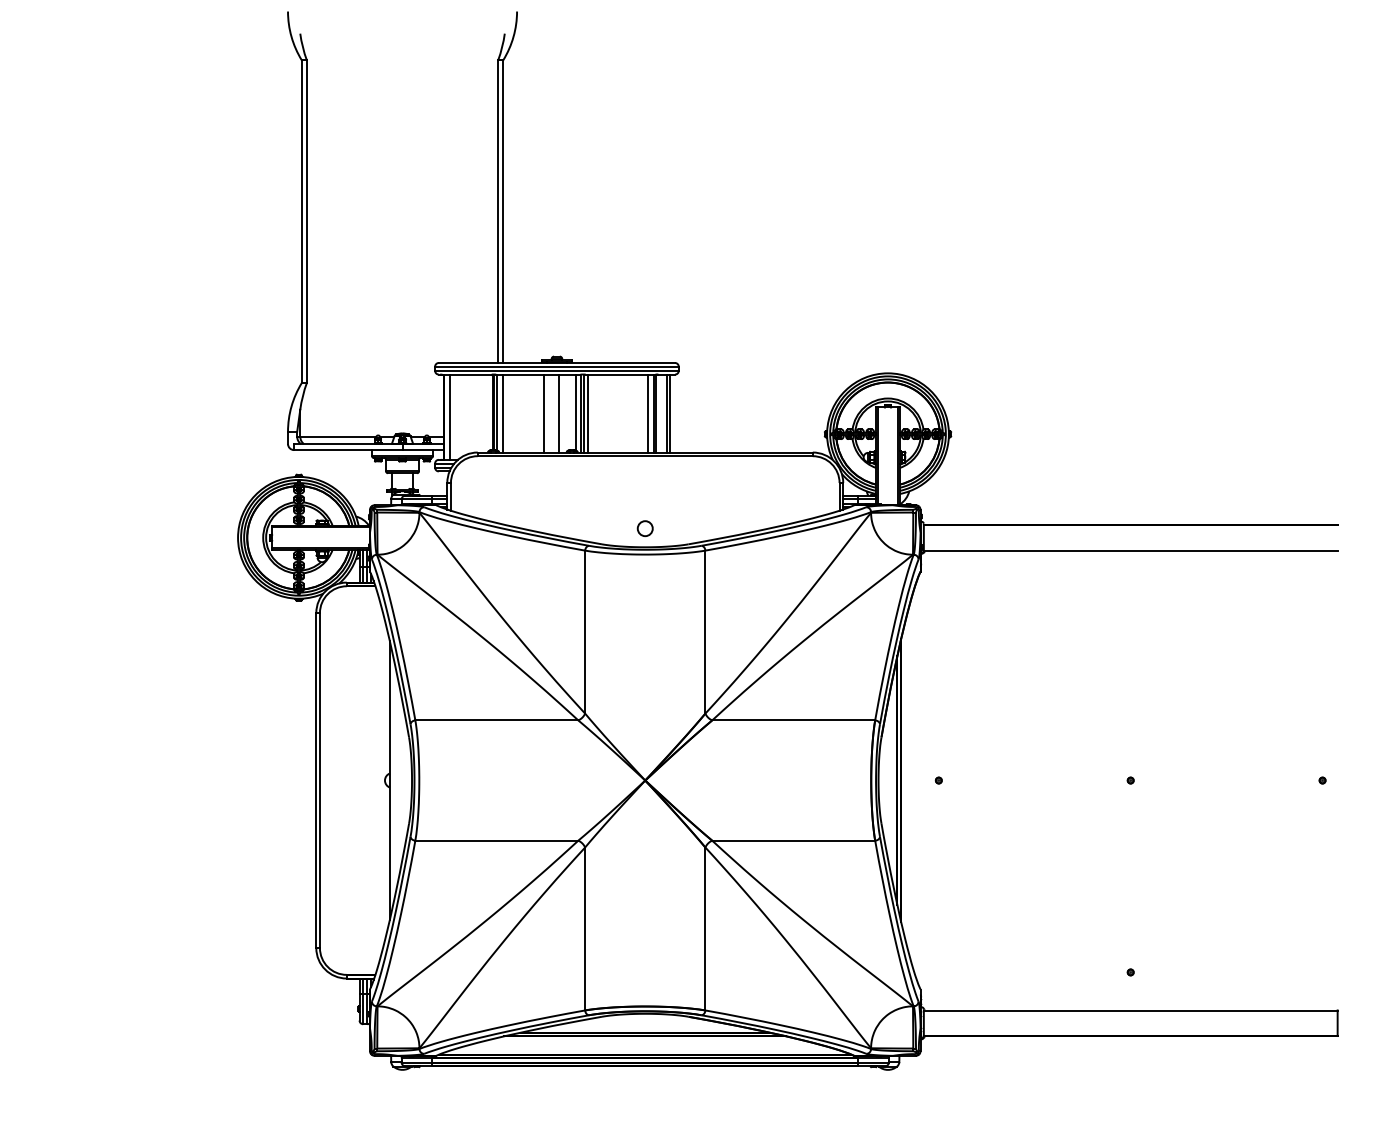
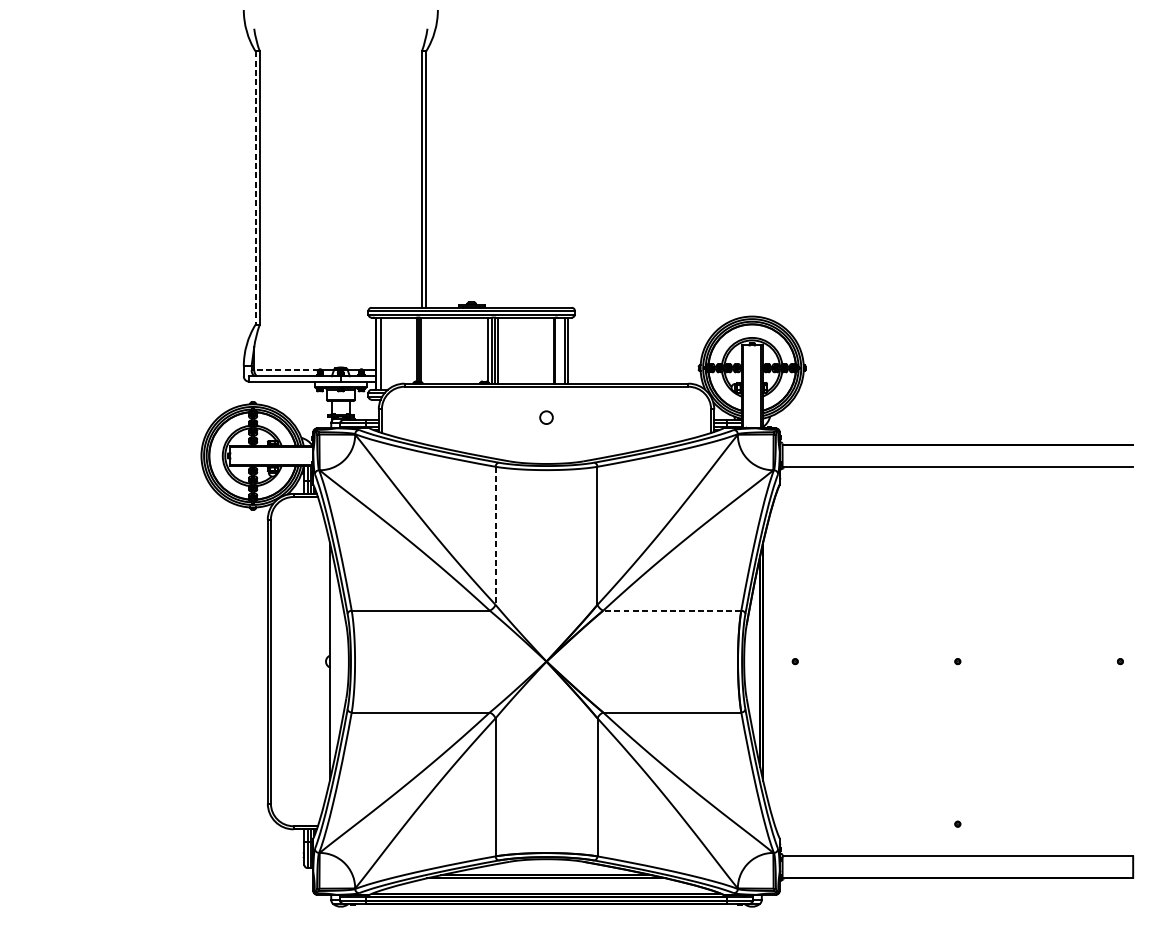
line: (301, 222) -> (255, 188), solid -> dashed
line: (502, 413) -> (425, 350), removed
line: (543, 413) -> (460, 350), removed
line: (559, 413) -> (473, 350), removed
line: (648, 413) -> (549, 350), removed
line: (338, 436) -> (286, 370), solid -> dashed
circle: (644, 528) -> (545, 417), moved
line: (585, 632) -> (495, 536), solid -> dashed
line: (793, 720) -> (672, 610), solid -> dashed

